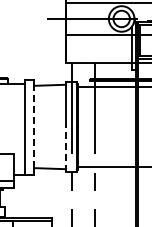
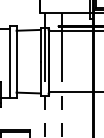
line: (34, 126) -> (16, 61), dashed -> solid
line: (66, 148) -> (40, 77), dashed -> solid

